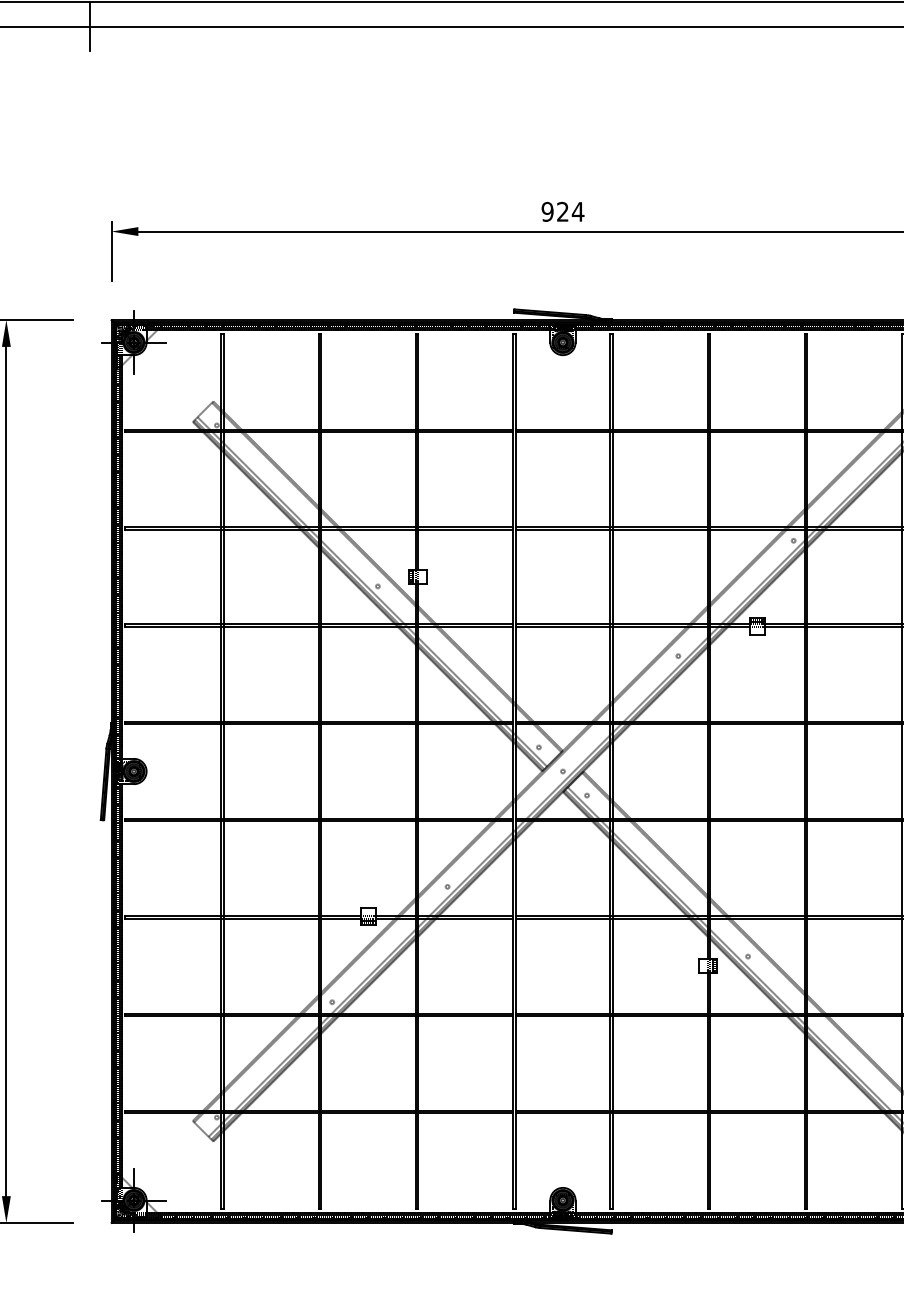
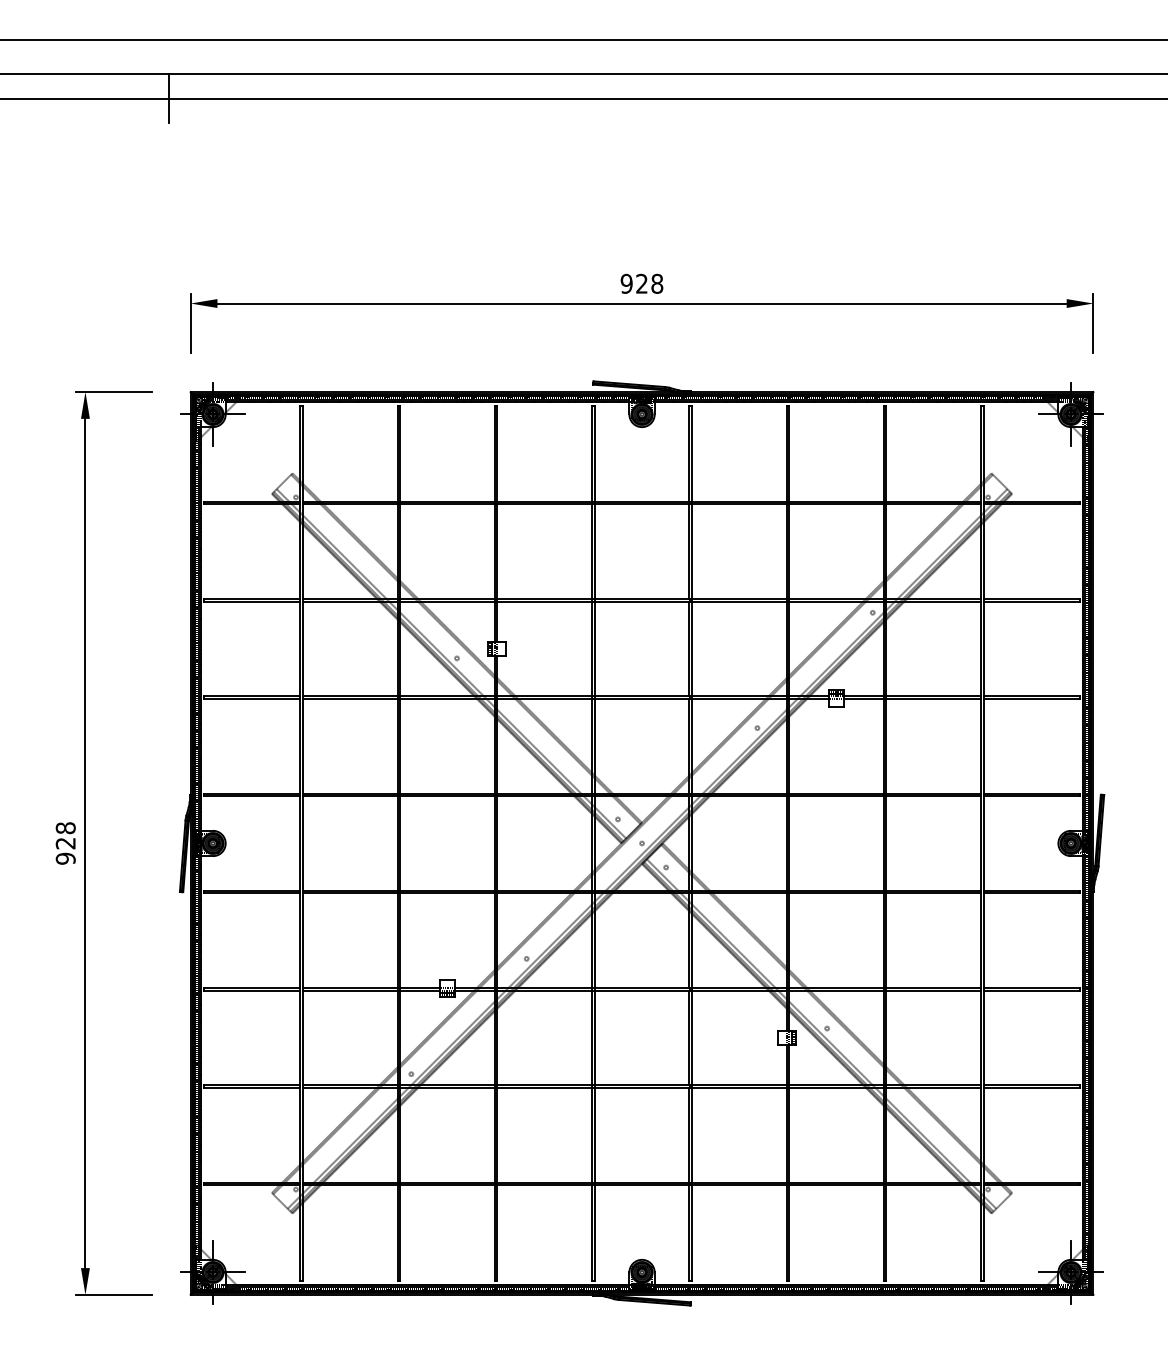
text: (577, 211) -> (656, 283), 924 -> 928

